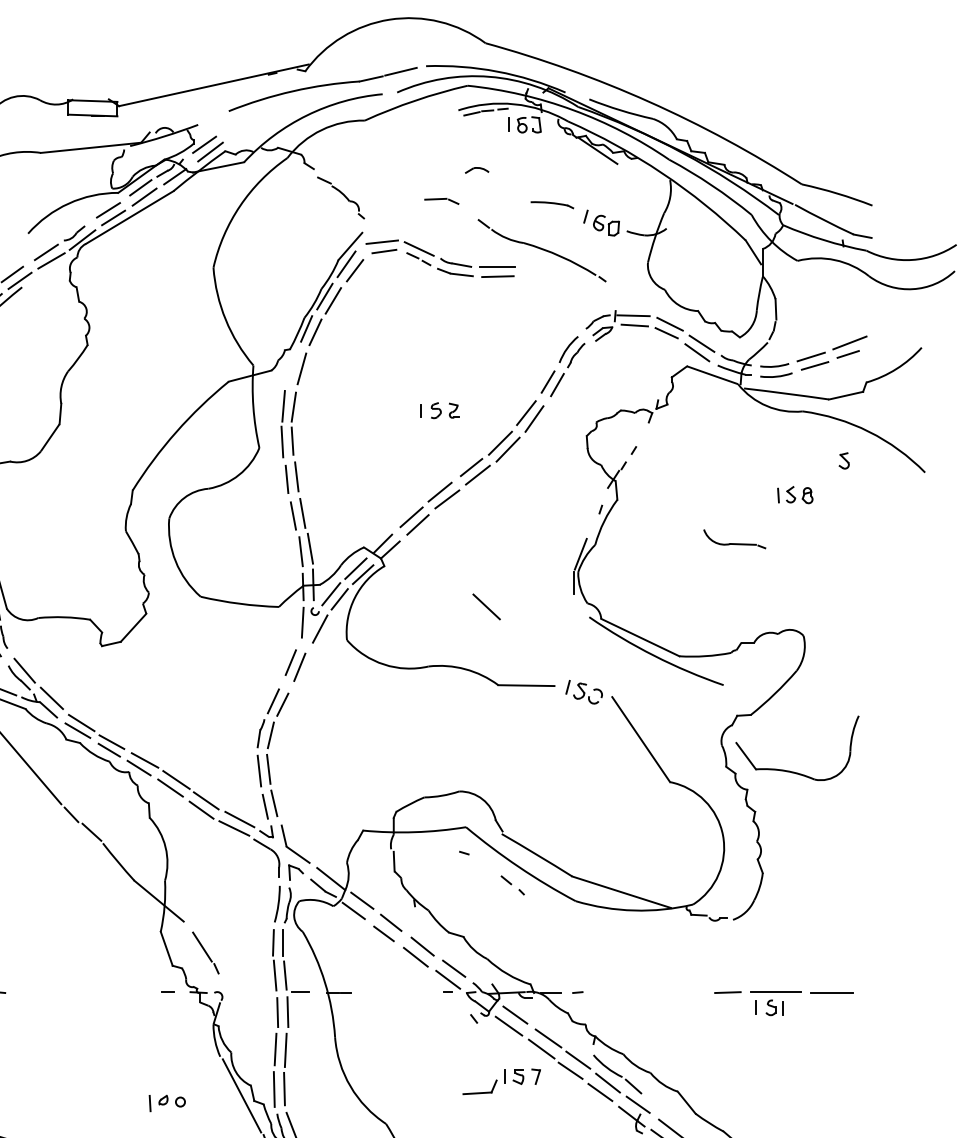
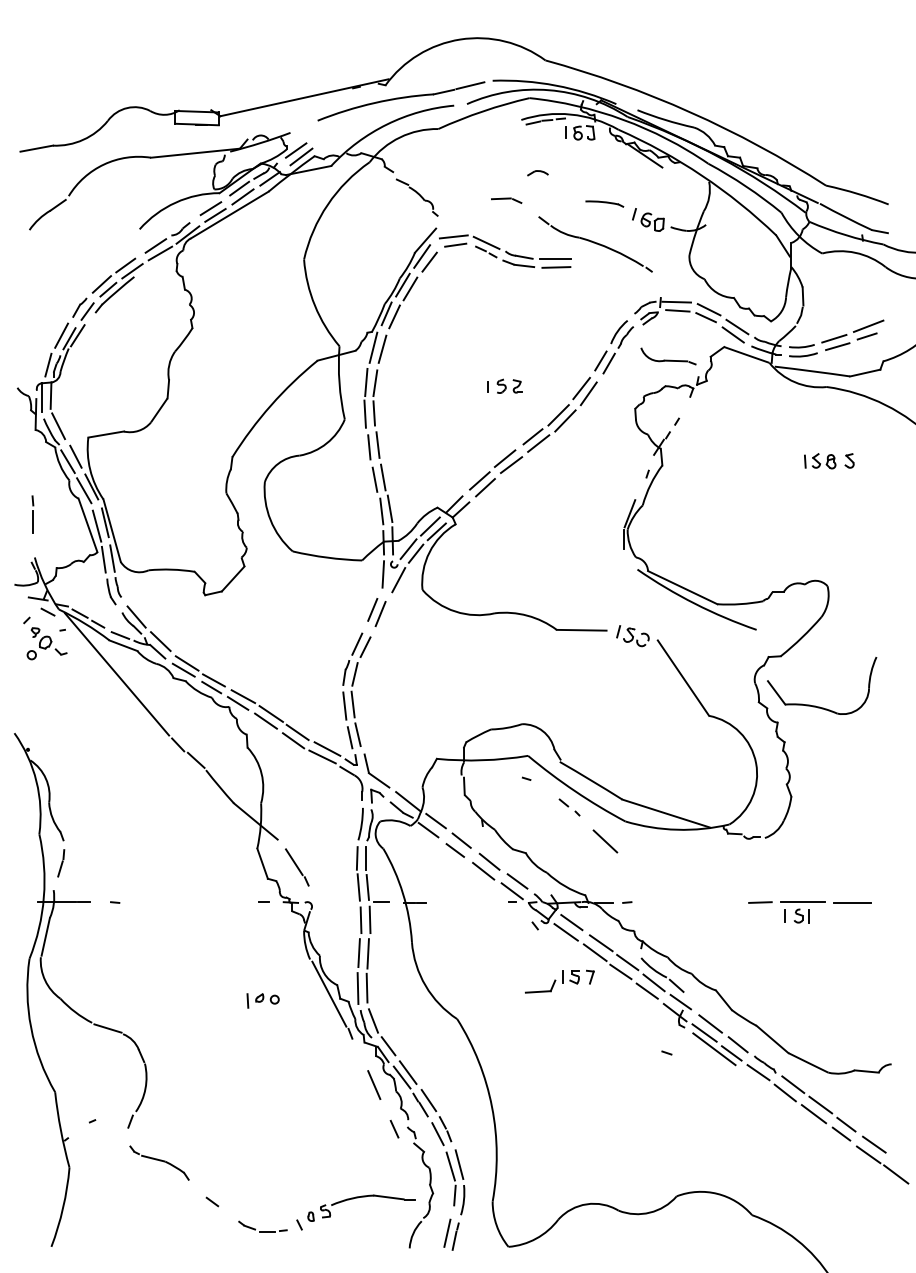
line: (291, 366) -> (373, 347), added
part: (844, 460) -> (849, 460), moved
part: (734, 539) -> (668, 356), moved
line: (486, 606) -> (605, 841), moved

